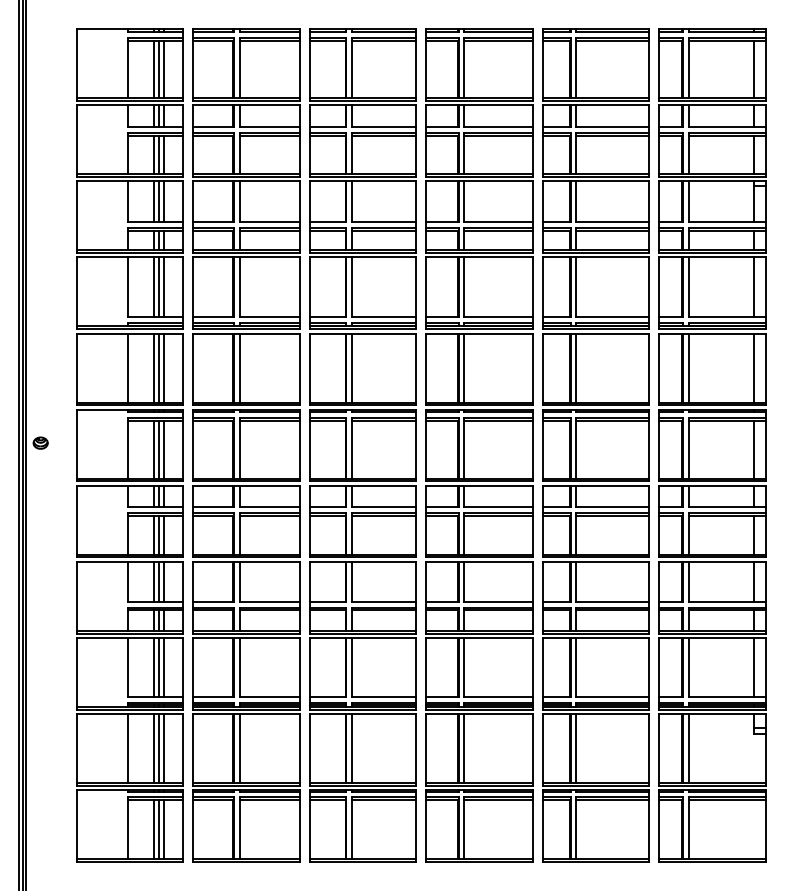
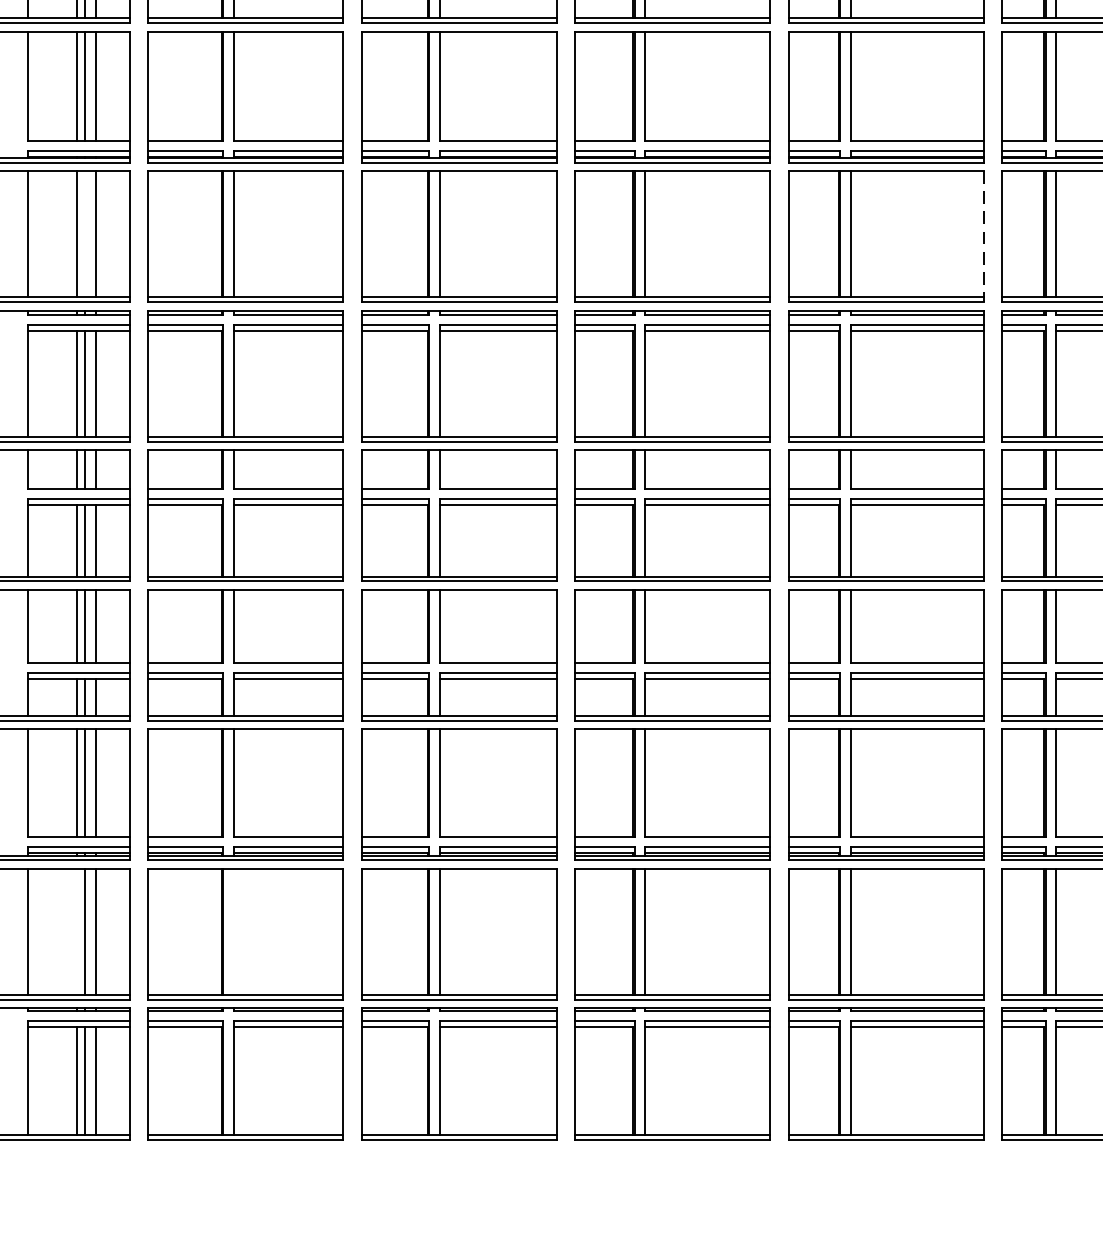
line: (158, 367) -> (84, 233), removed
line: (649, 369) -> (984, 236), solid -> dashed
line: (154, 748) -> (77, 931), removed
line: (239, 748) -> (233, 931), removed

